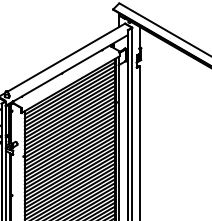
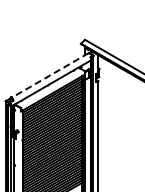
line: (64, 57) -> (49, 75), solid -> dashed

